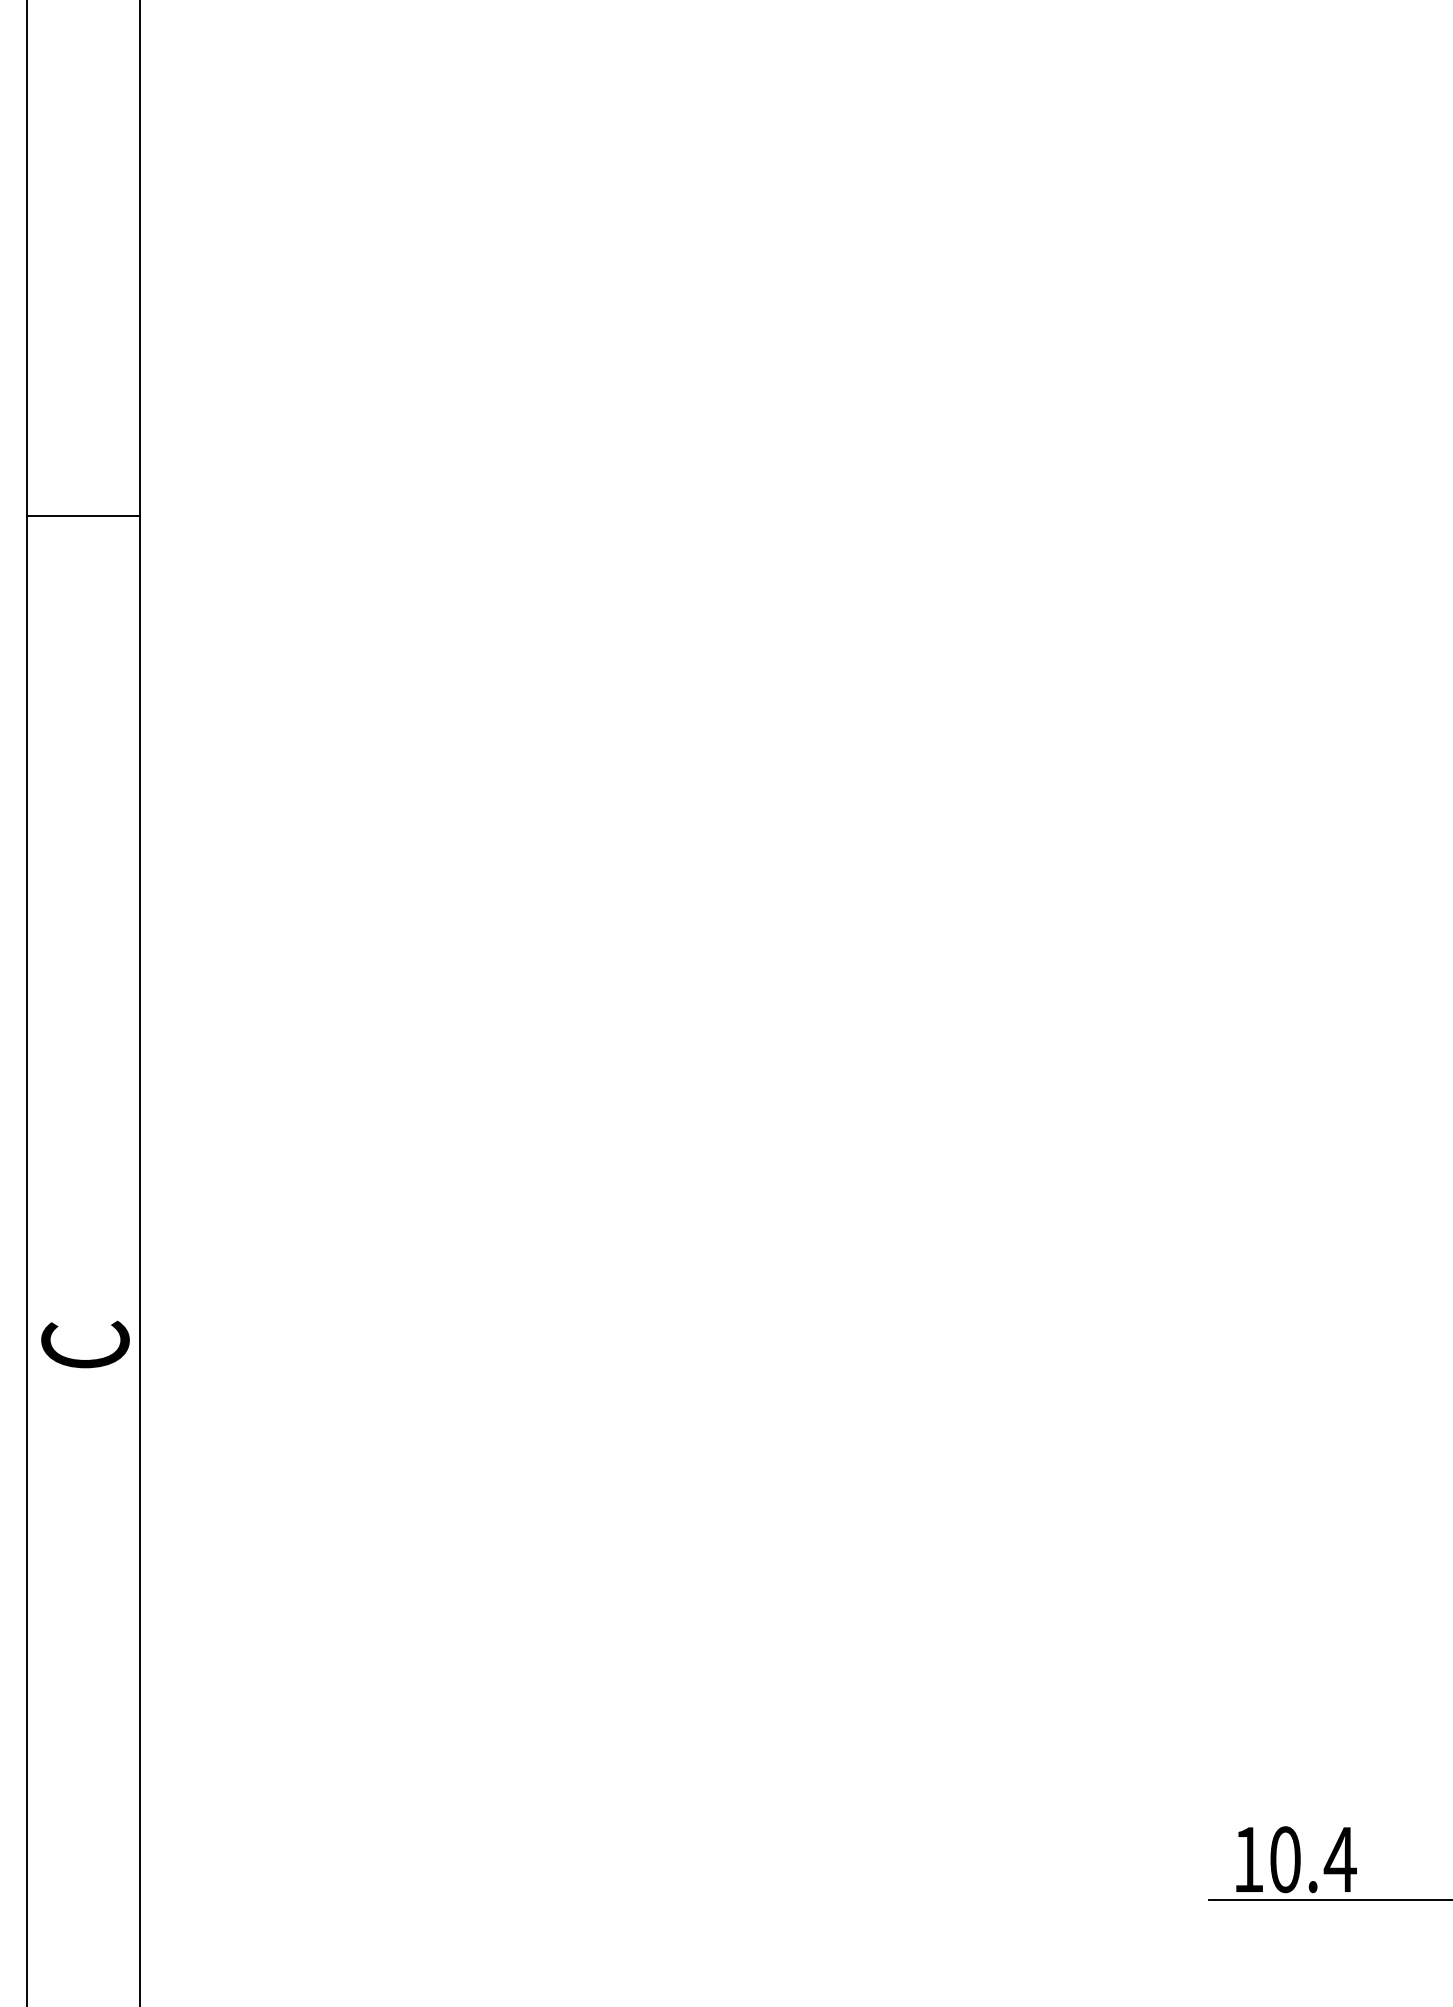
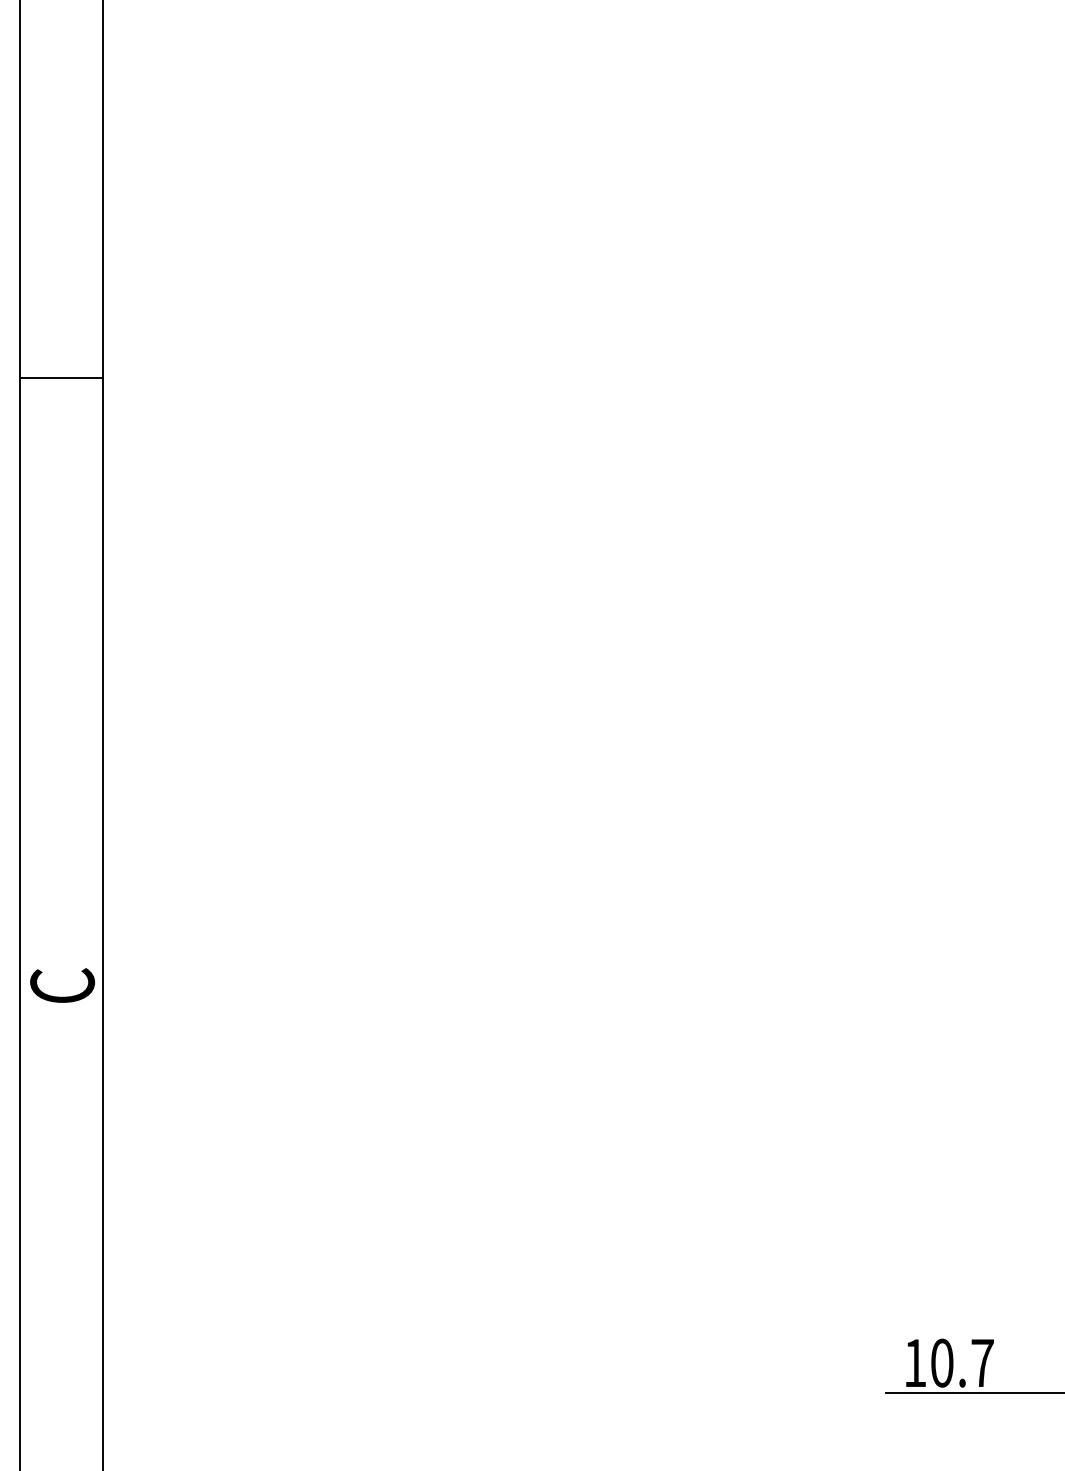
text: (1339, 1859) -> (981, 1363), 4 -> 7

